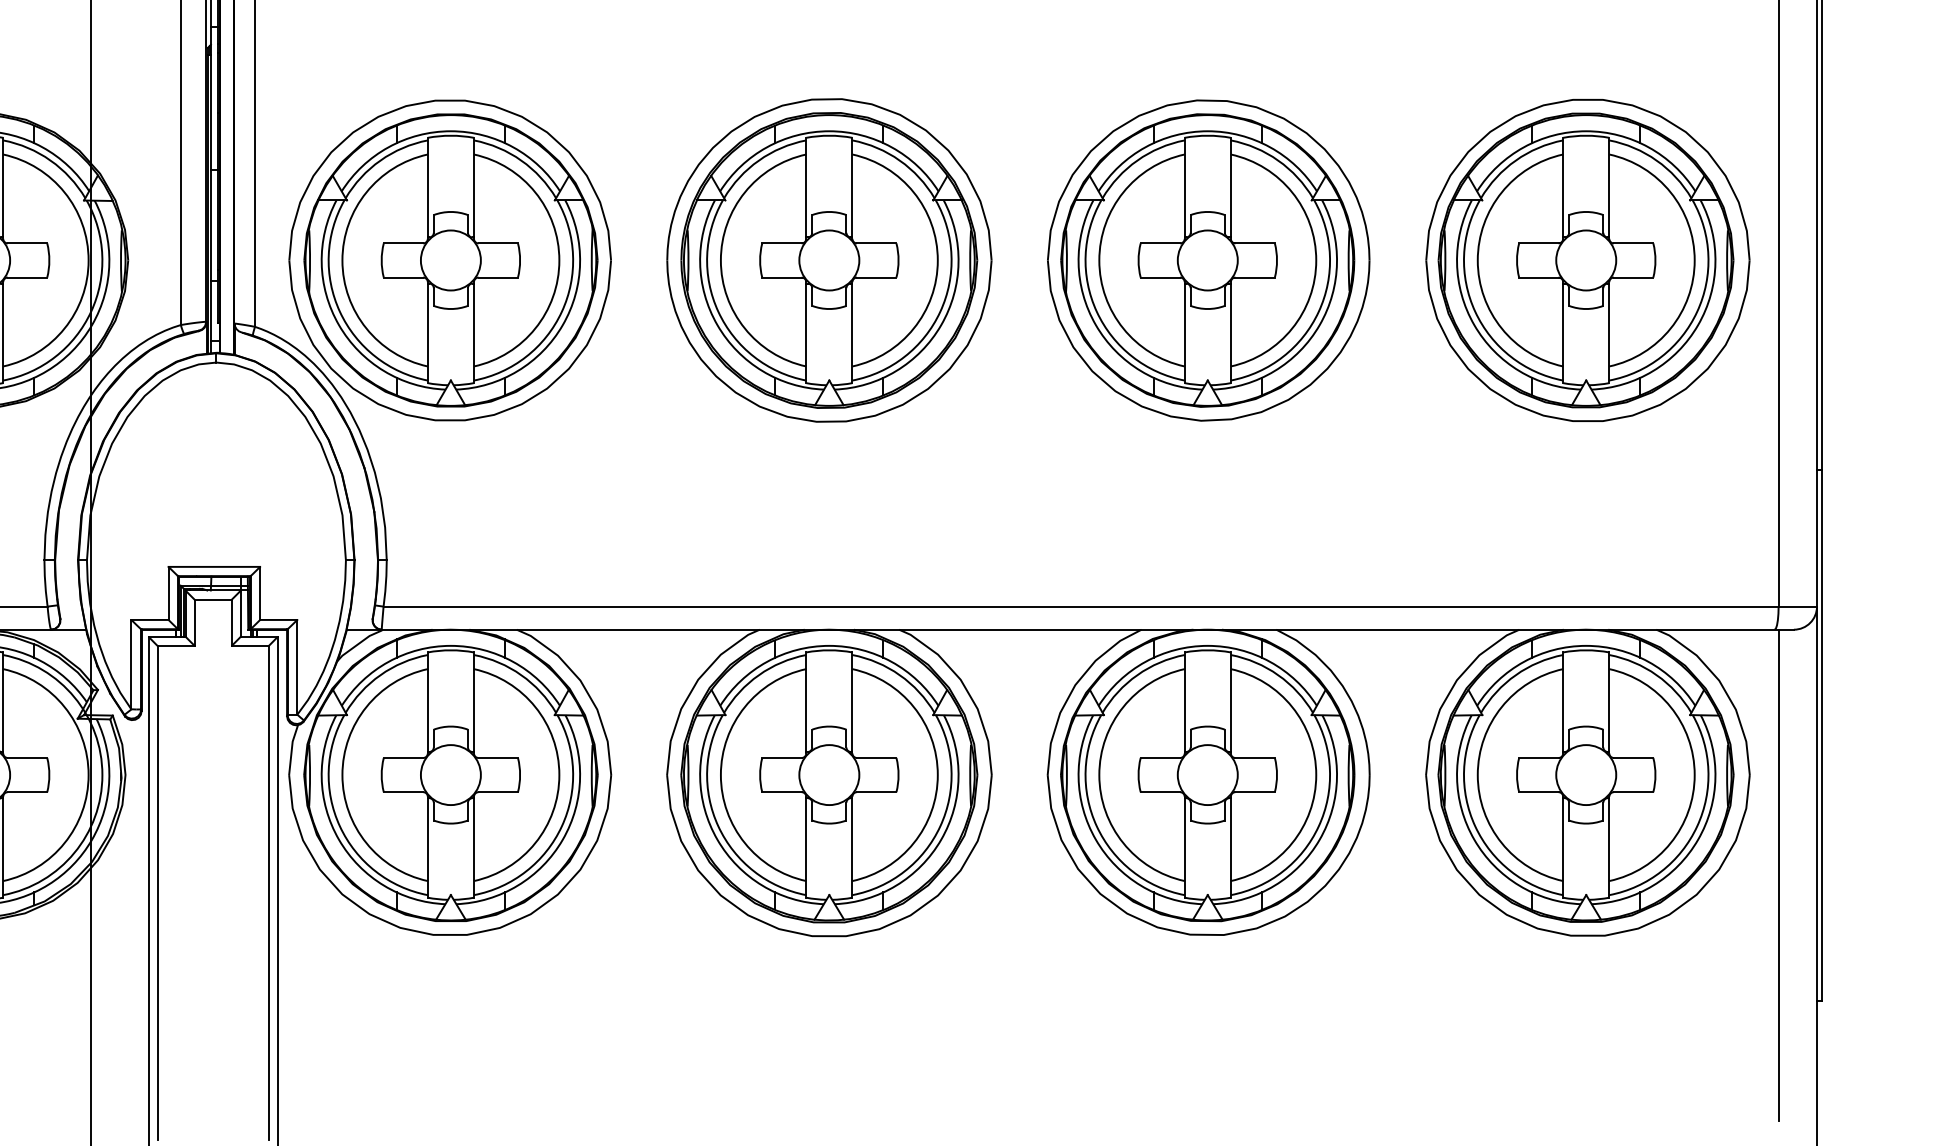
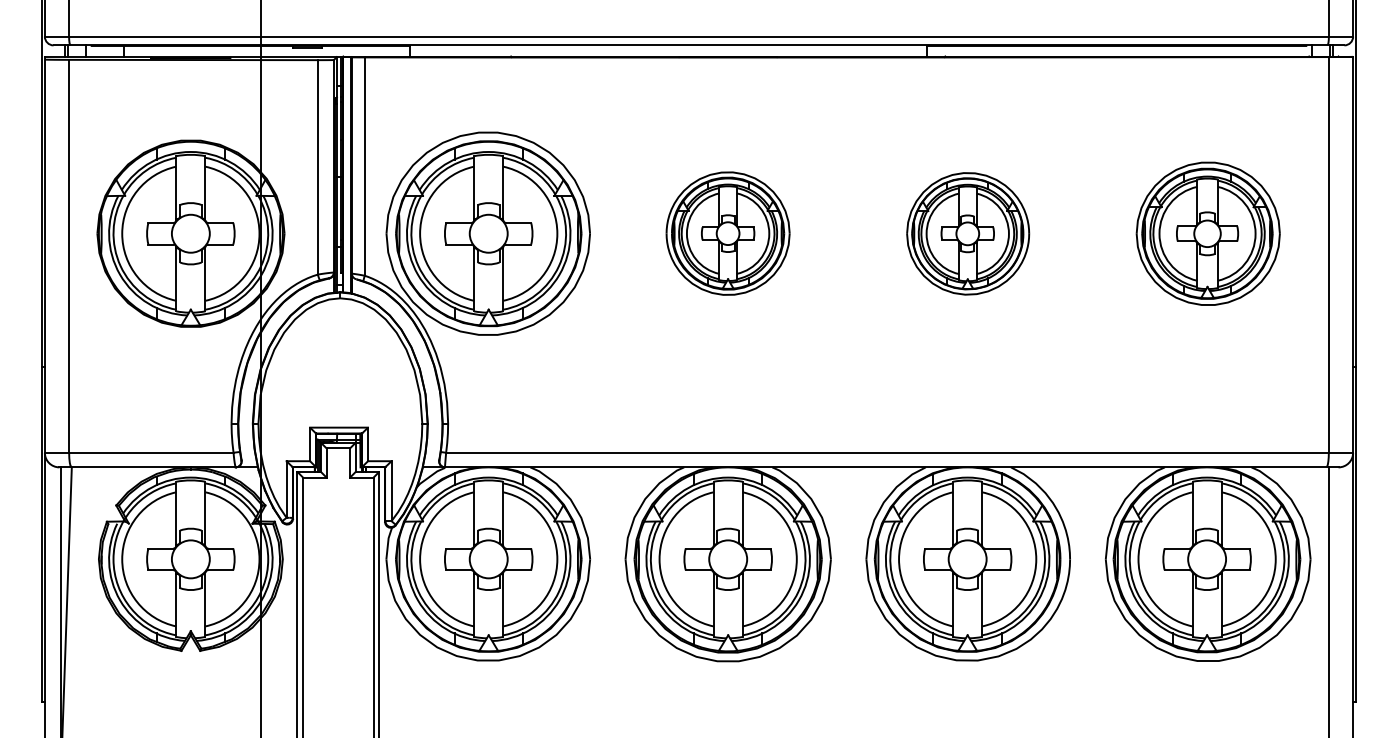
part: (828, 260) -> (727, 233), size x0.6
part: (1207, 260) -> (967, 233), size x0.6
part: (1588, 260) -> (1208, 233), size x0.7

